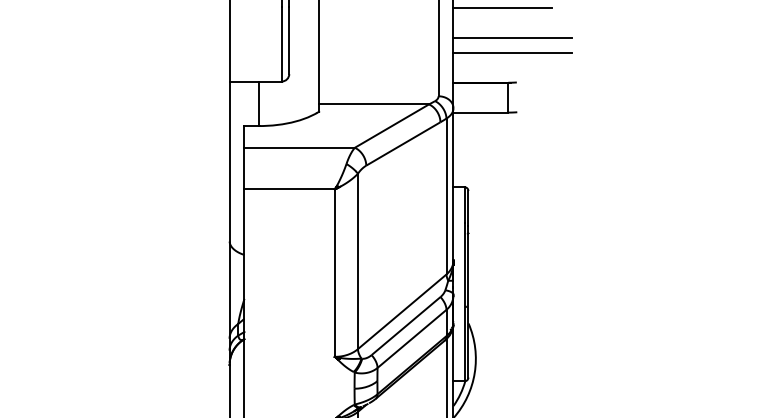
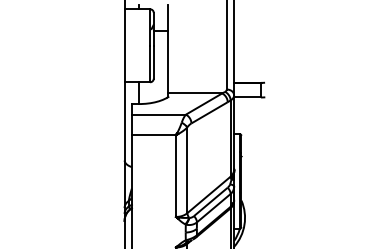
line: (503, 8) -> (258, 46), removed
line: (511, 36) -> (262, 60), removed
line: (511, 53) -> (262, 68), removed

